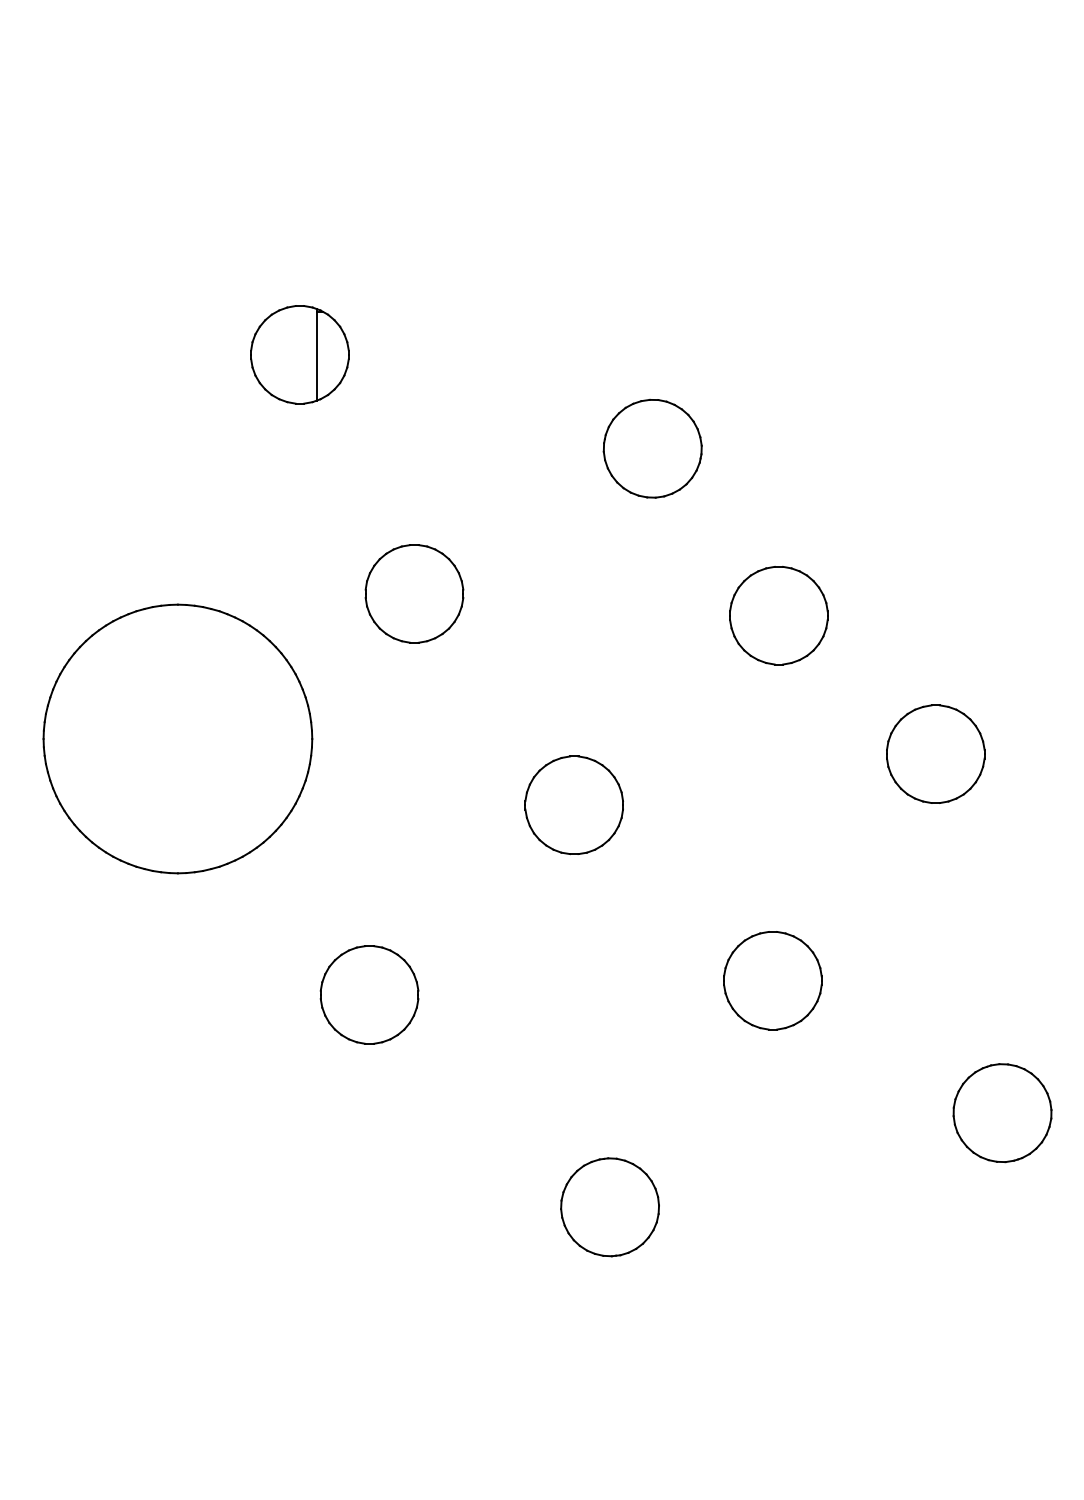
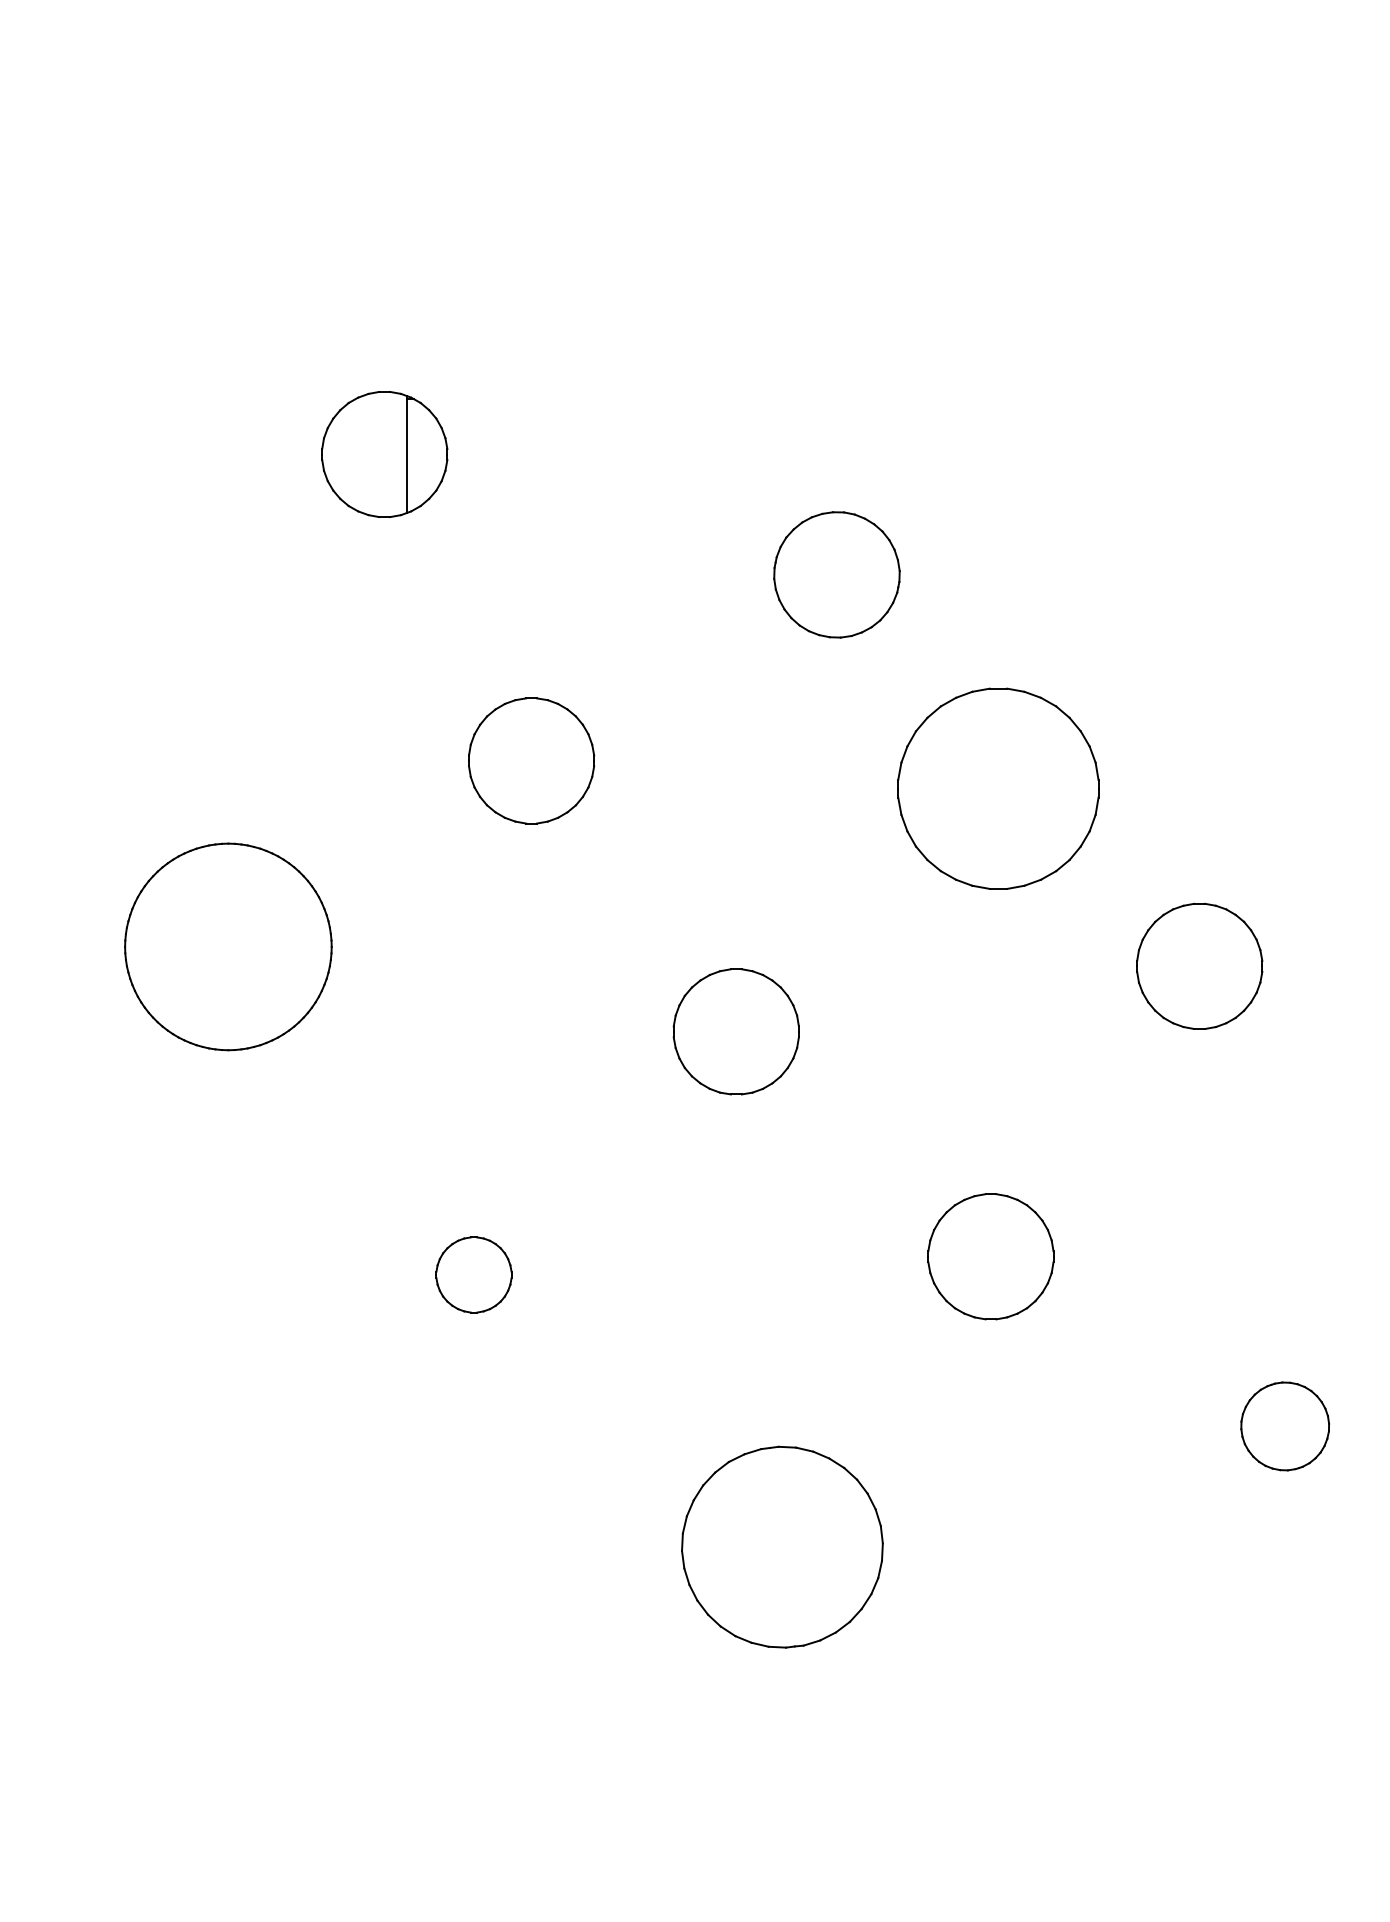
part: (778, 615) -> (998, 788), size x1.6
part: (178, 738) -> (228, 946), size x0.6
part: (369, 994) -> (473, 1274), size x0.6
part: (1001, 1113) -> (1284, 1426), size x0.7
part: (609, 1206) -> (781, 1546), size x1.6

